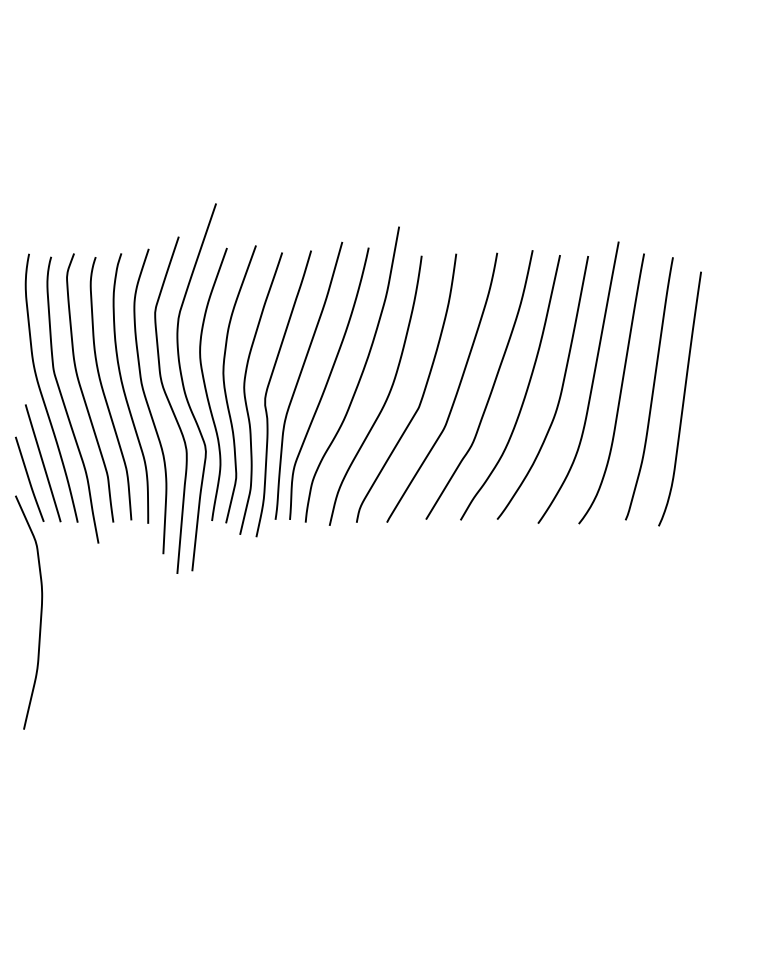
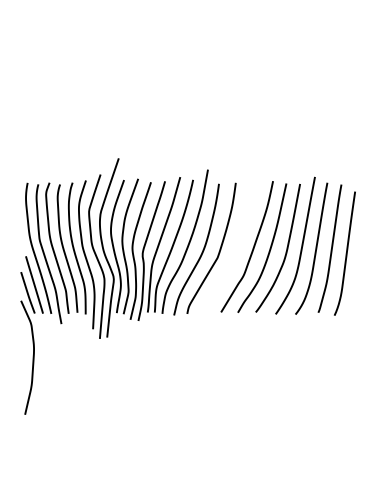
curve: (455, 390) -> (235, 249), removed

